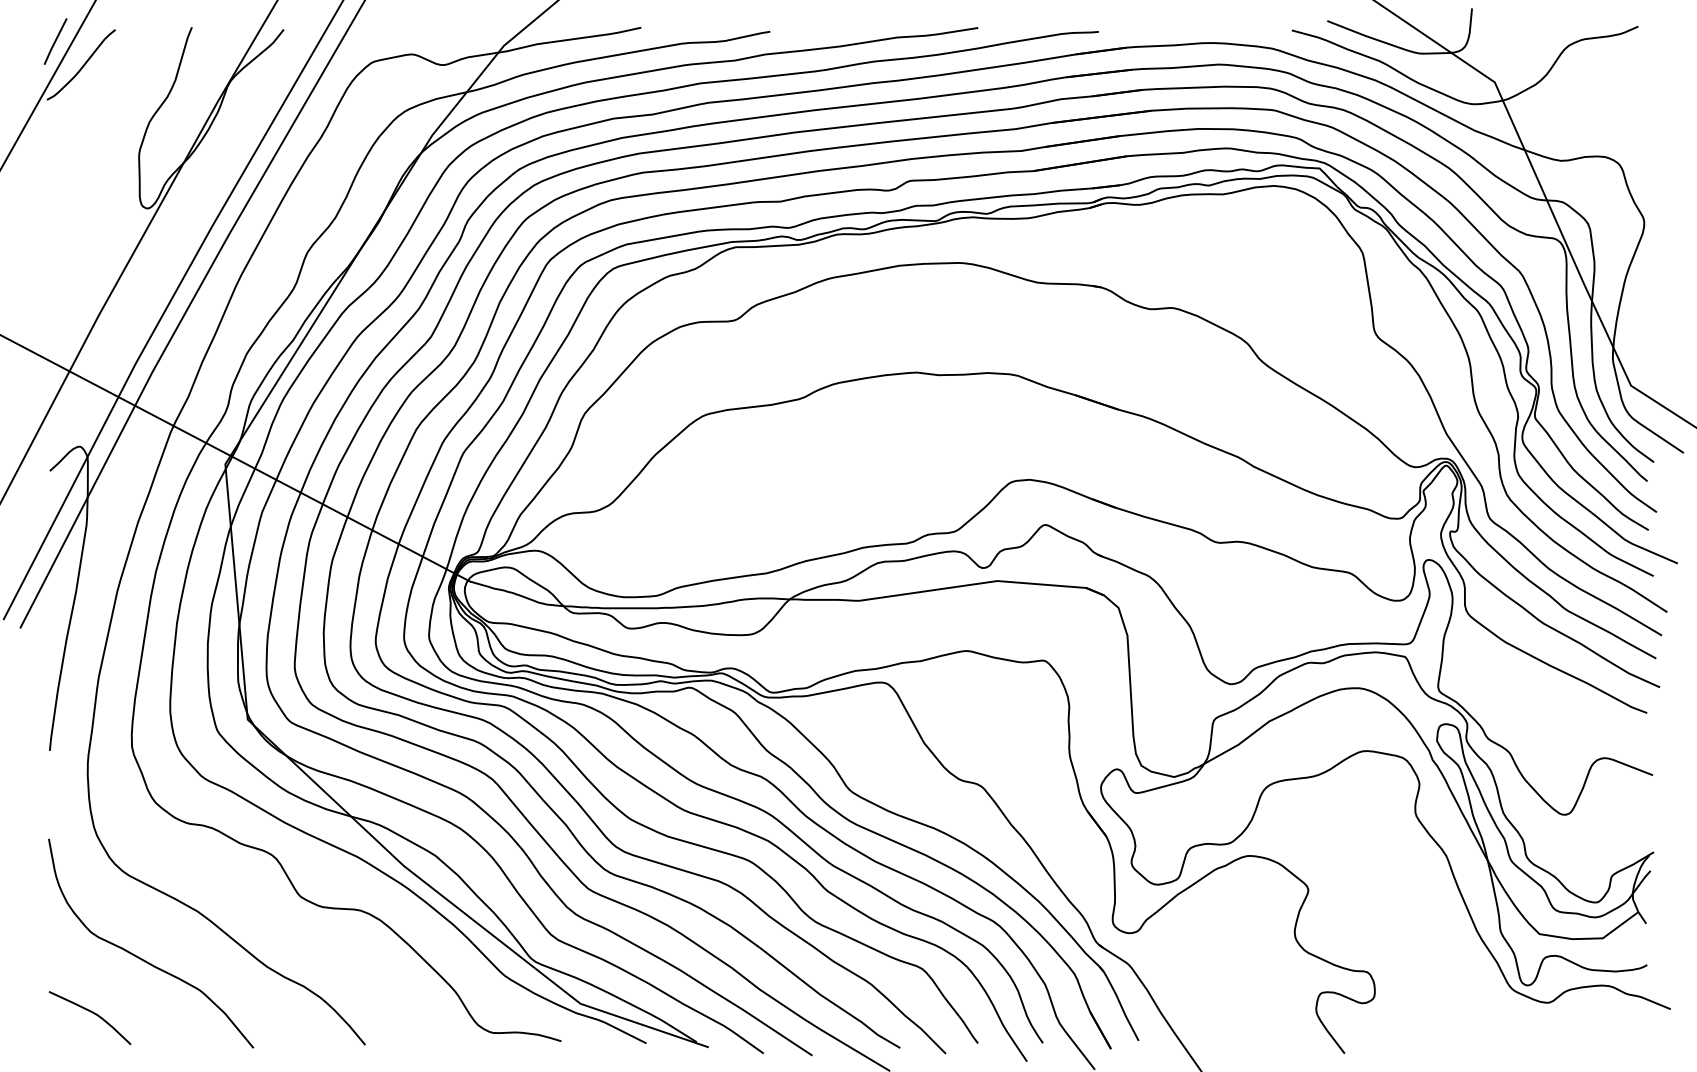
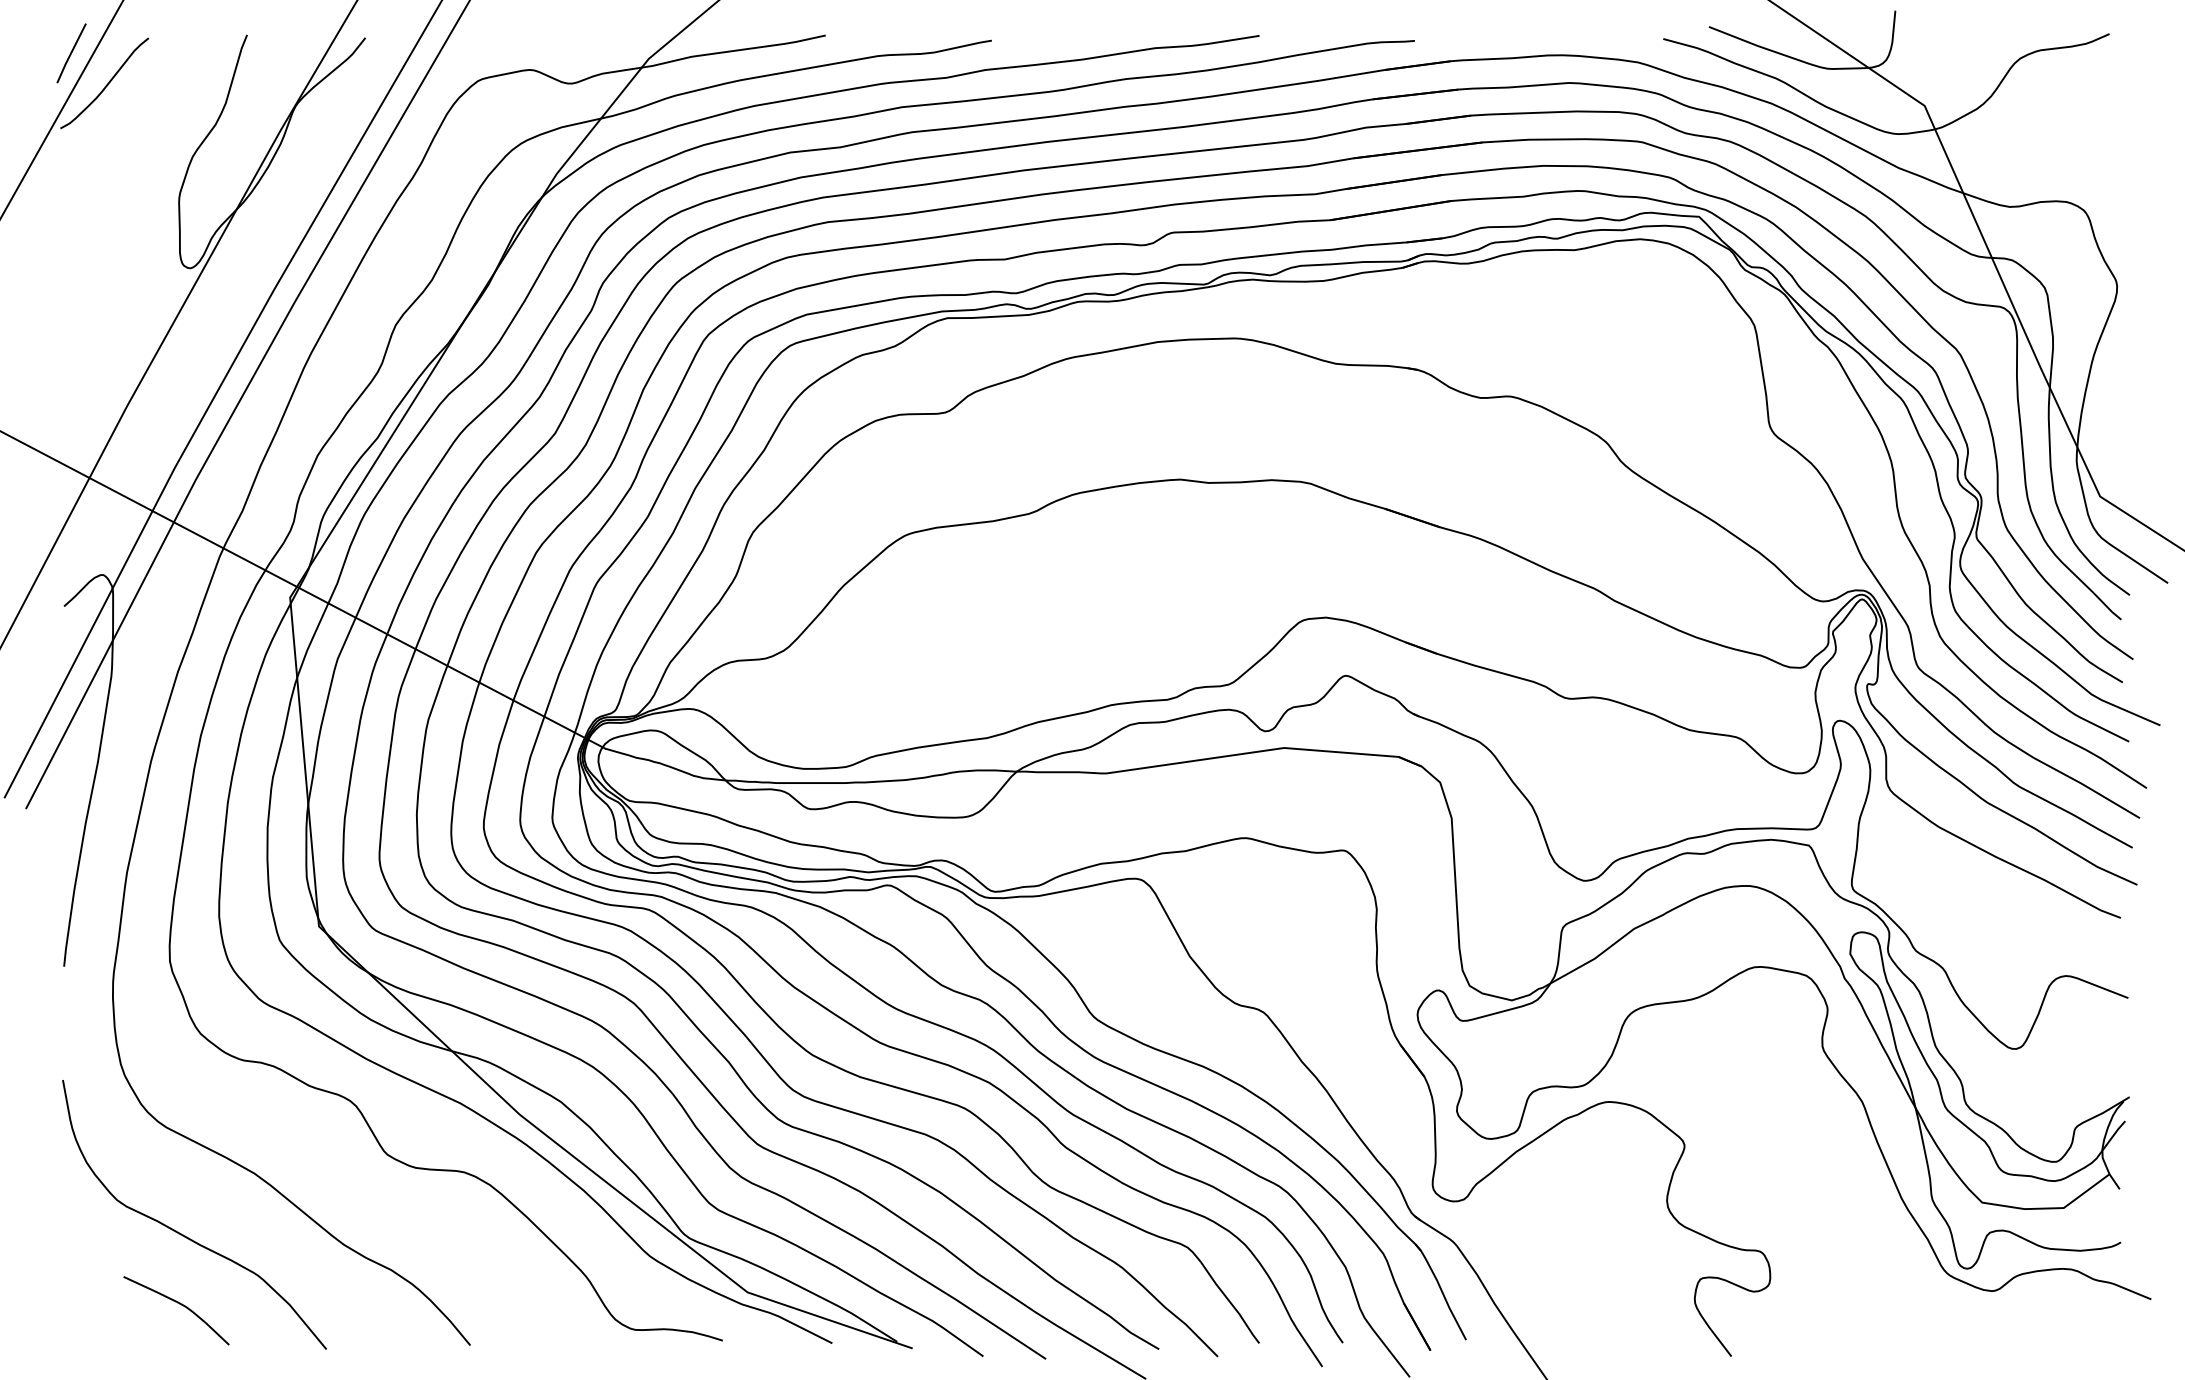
curve: (92, 1013) -> (179, 1304), moved

